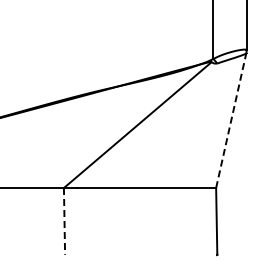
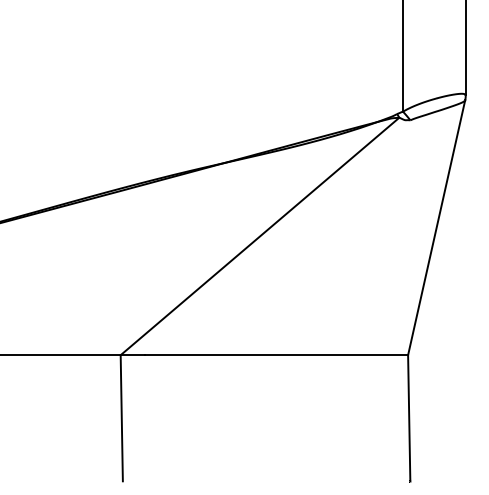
line: (231, 120) -> (437, 227), dashed -> solid
line: (64, 221) -> (121, 418), dashed -> solid

